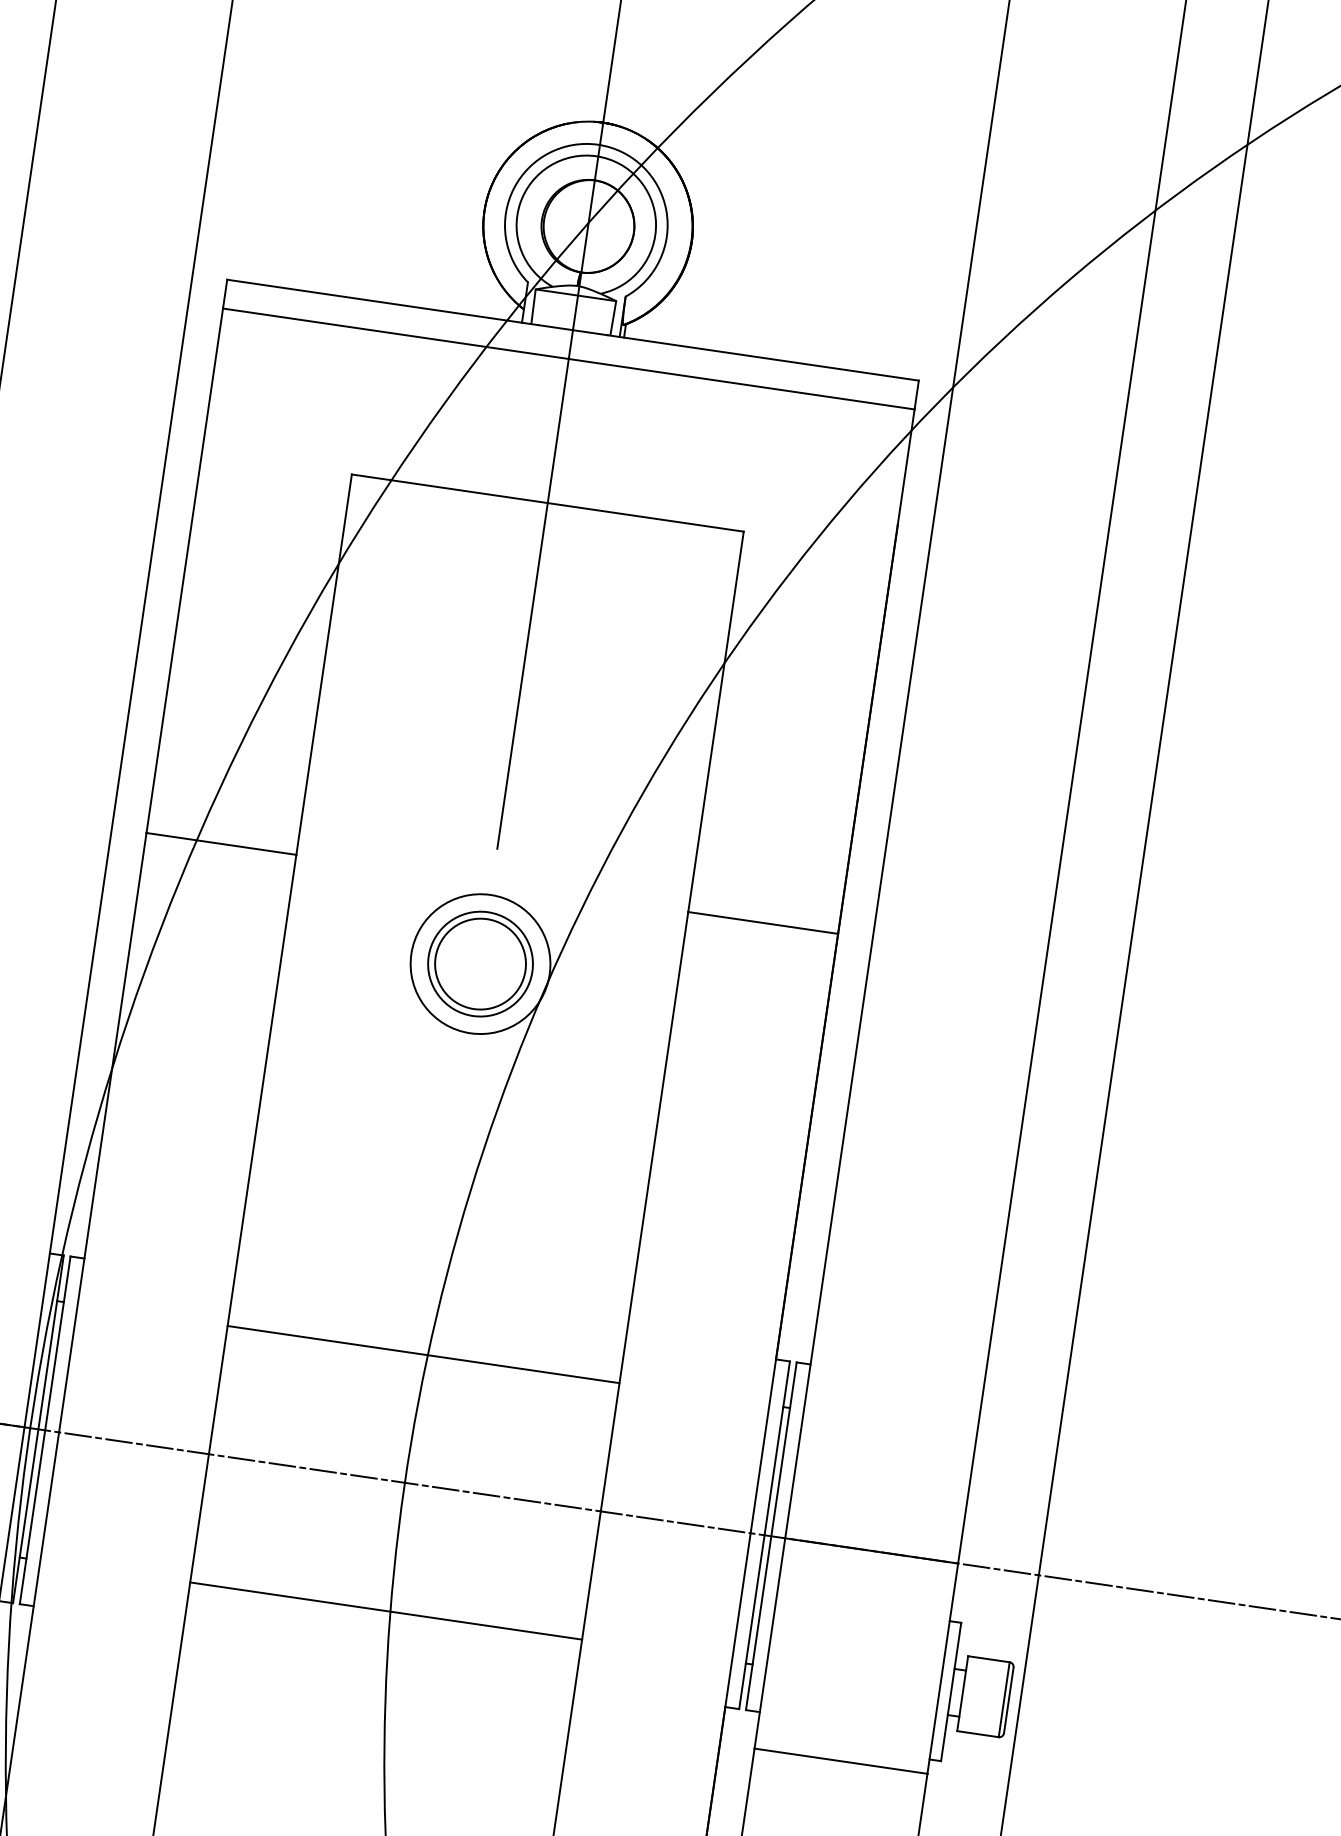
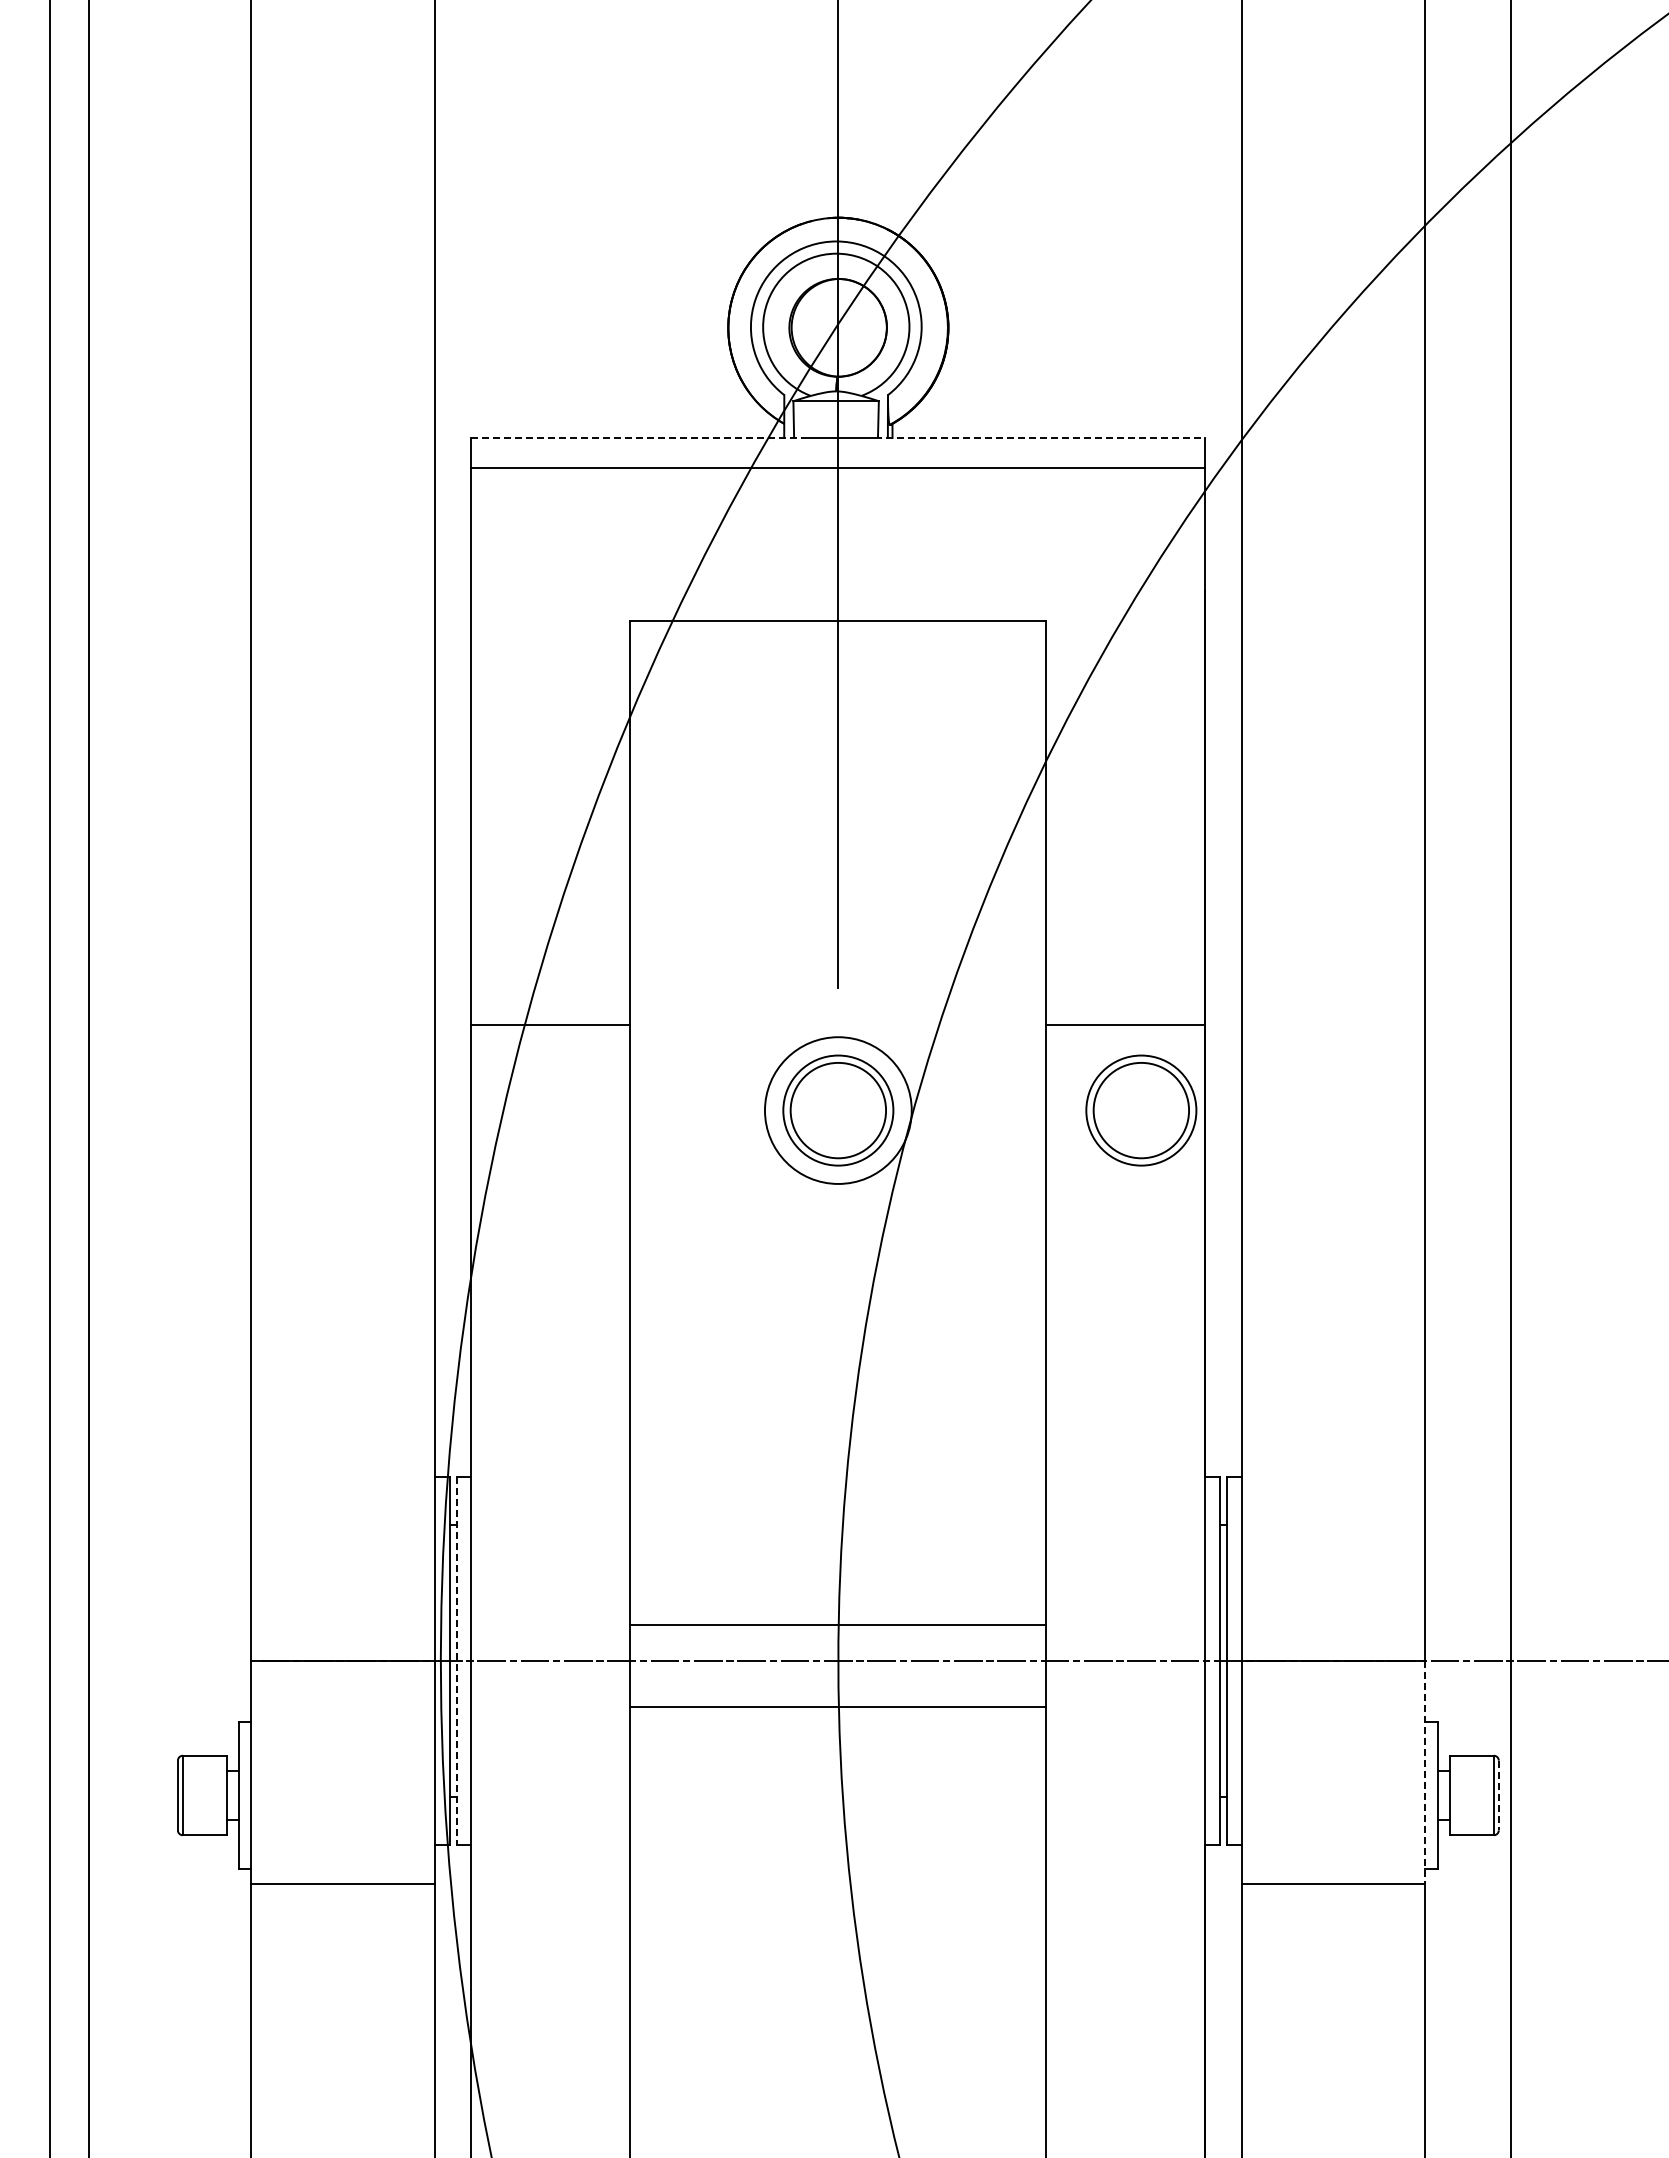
line: (383, 302) -> (637, 437), solid -> dashed
line: (763, 357) -> (1040, 437), solid -> dashed
part: (766, 1005) -> (1141, 1110), added
line: (423, 1354) -> (838, 1624), moved
line: (44, 1430) -> (456, 1661), solid -> dashed
line: (386, 1611) -> (838, 1707), moved
line: (942, 1668) -> (1425, 1772), solid -> dashed
line: (1008, 1700) -> (1498, 1795), solid -> dashed

